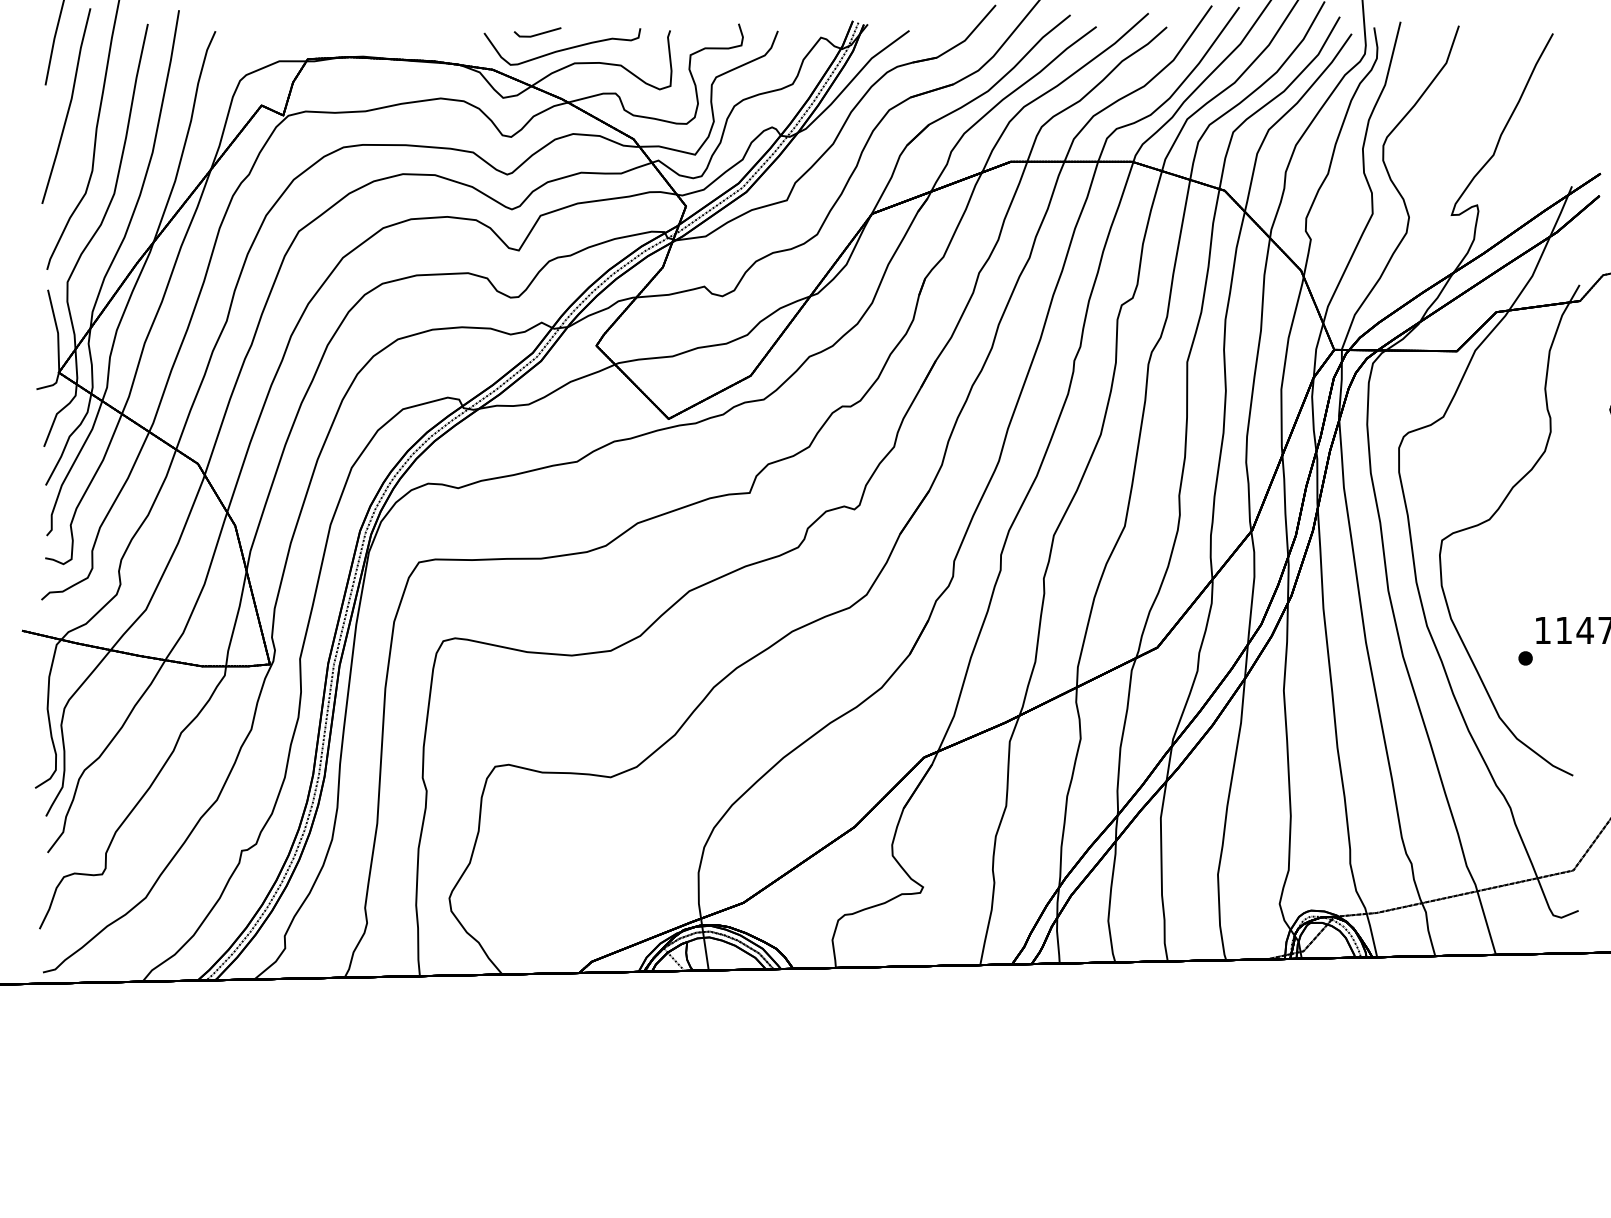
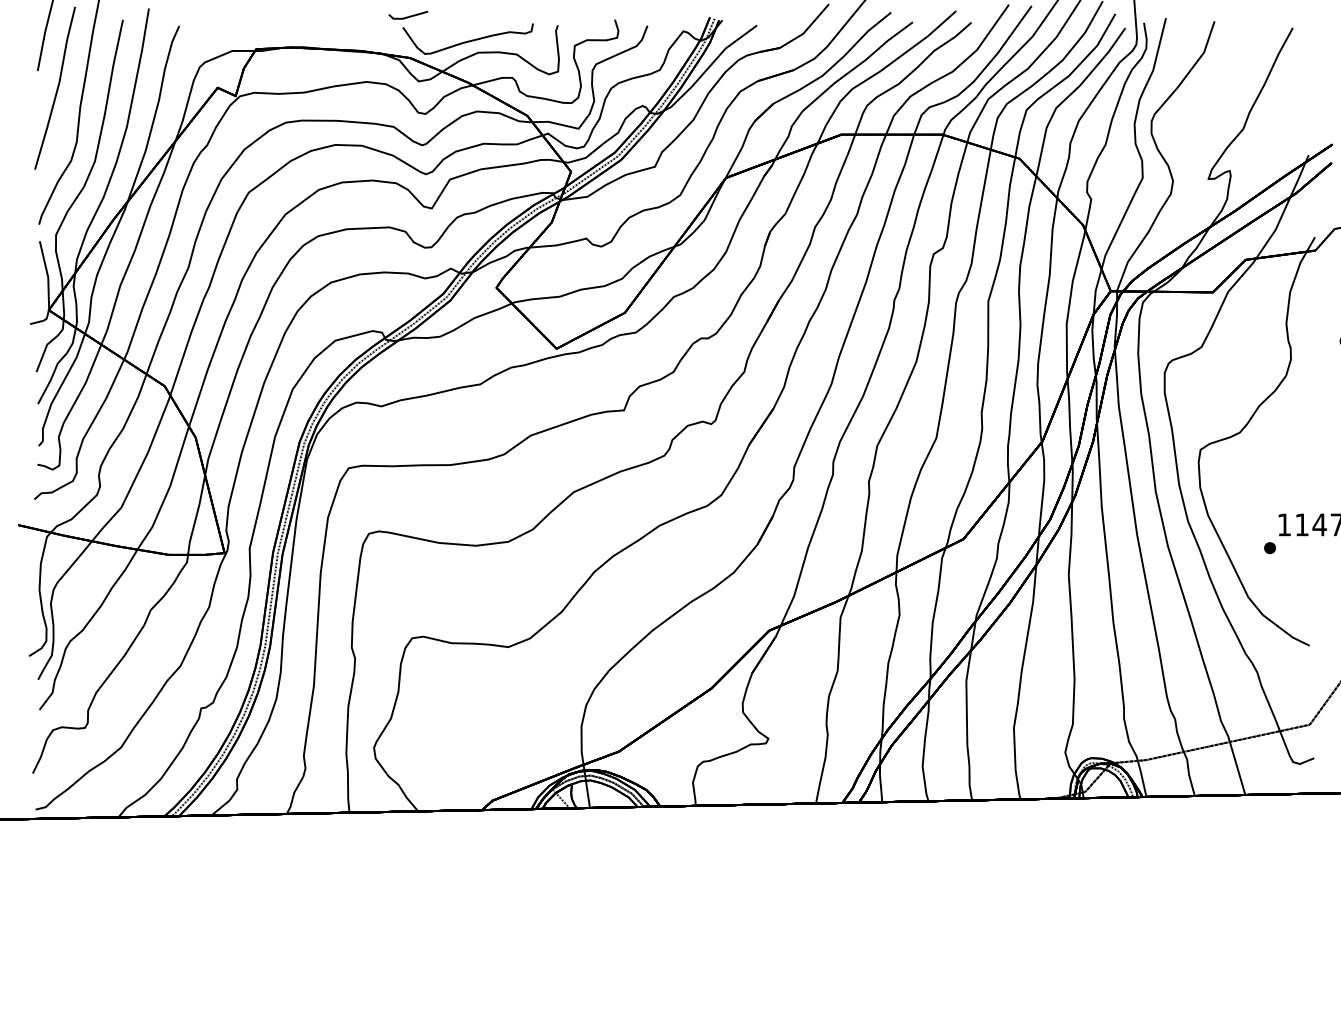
line: (537, 33) -> (408, 16), moved

